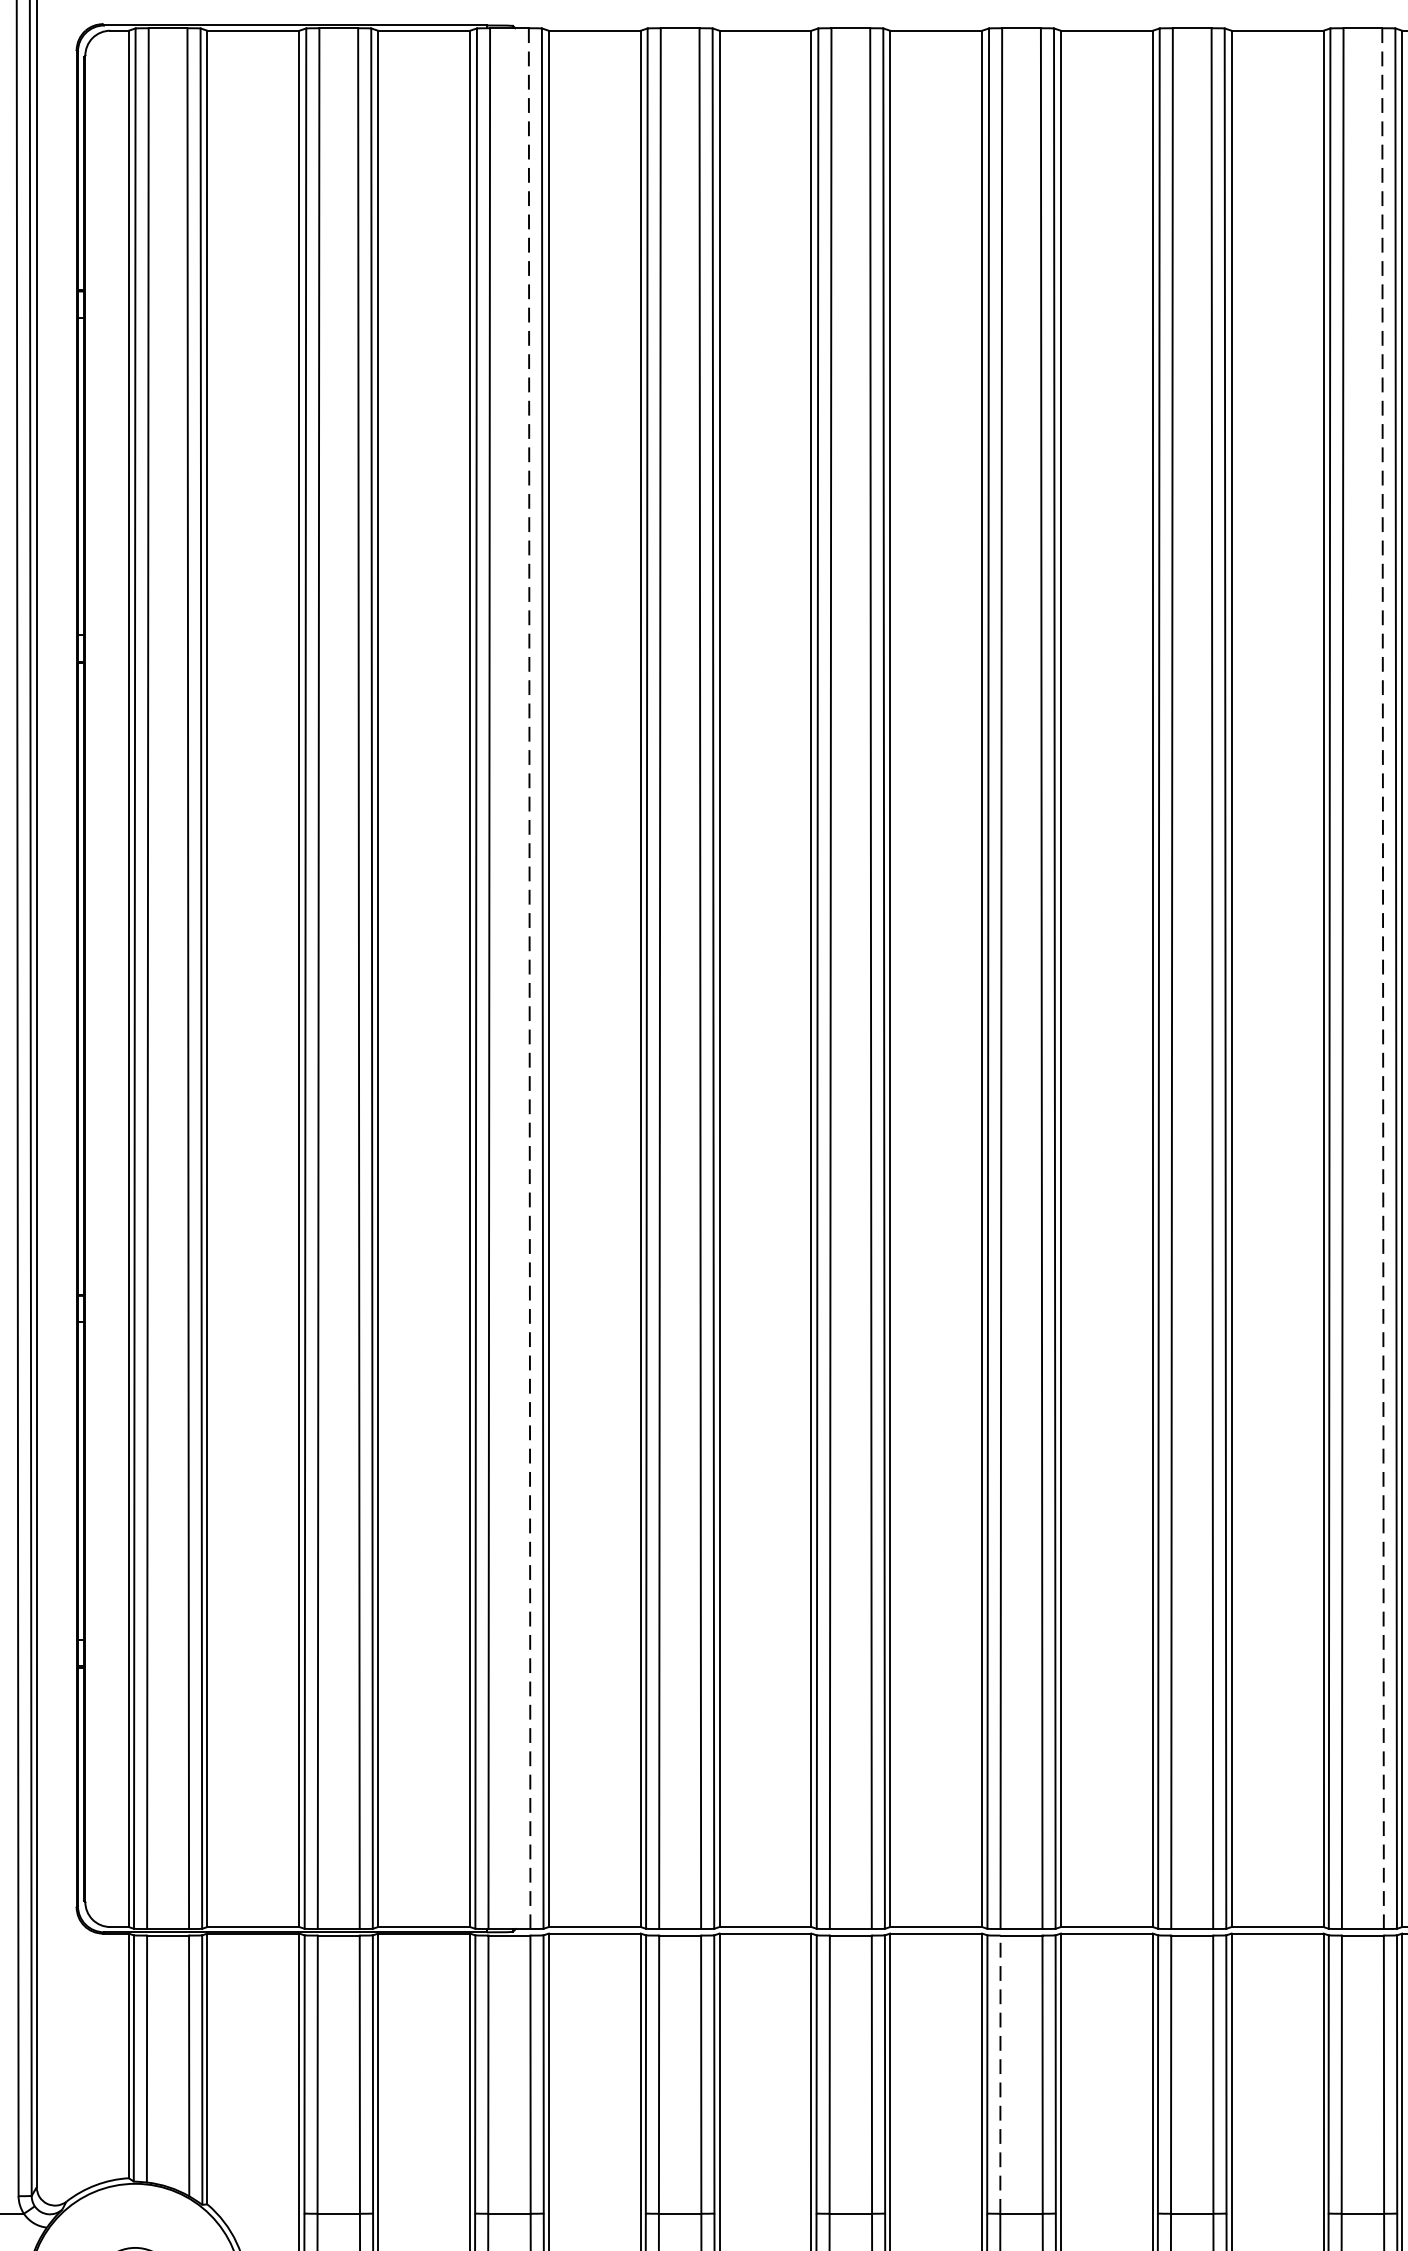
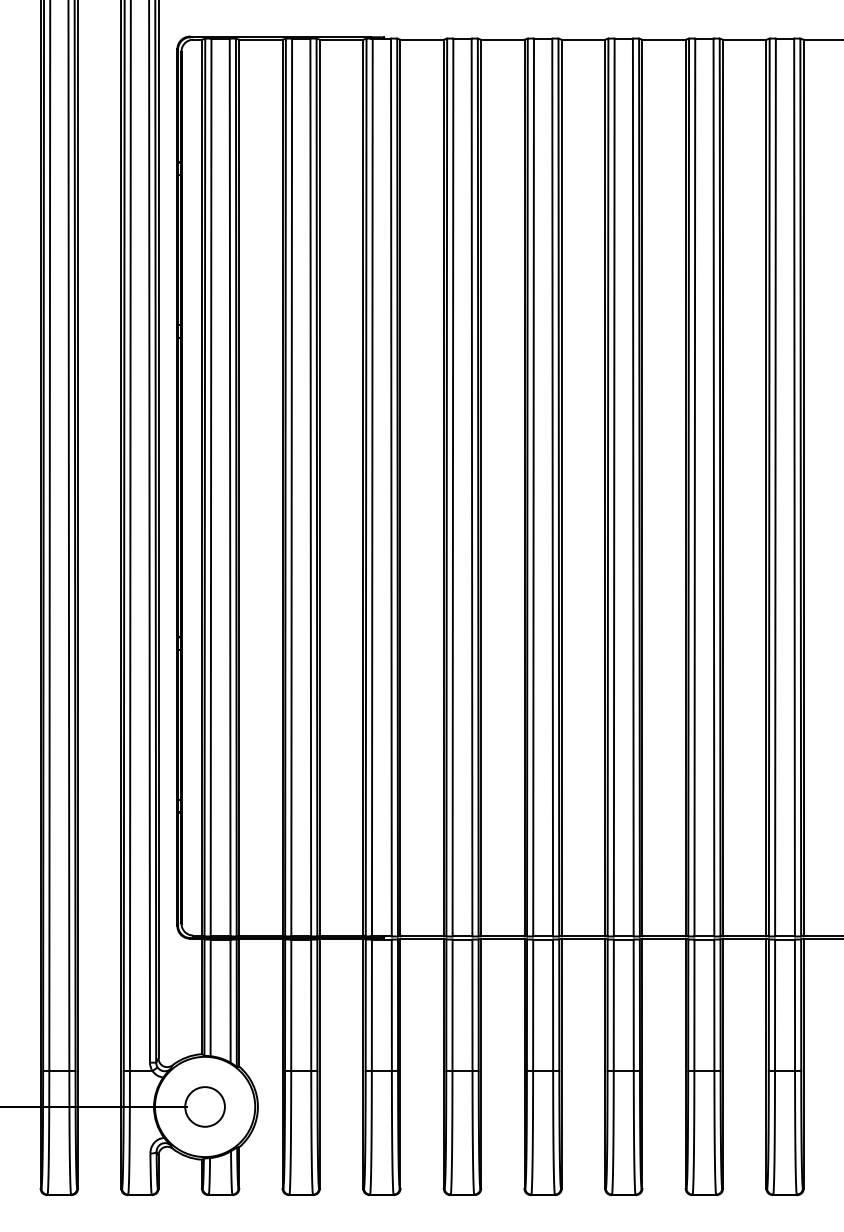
line: (529, 978) -> (391, 487), dashed -> solid
line: (1382, 978) -> (794, 487), dashed -> solid
line: (999, 2075) -> (613, 1005), dashed -> solid

